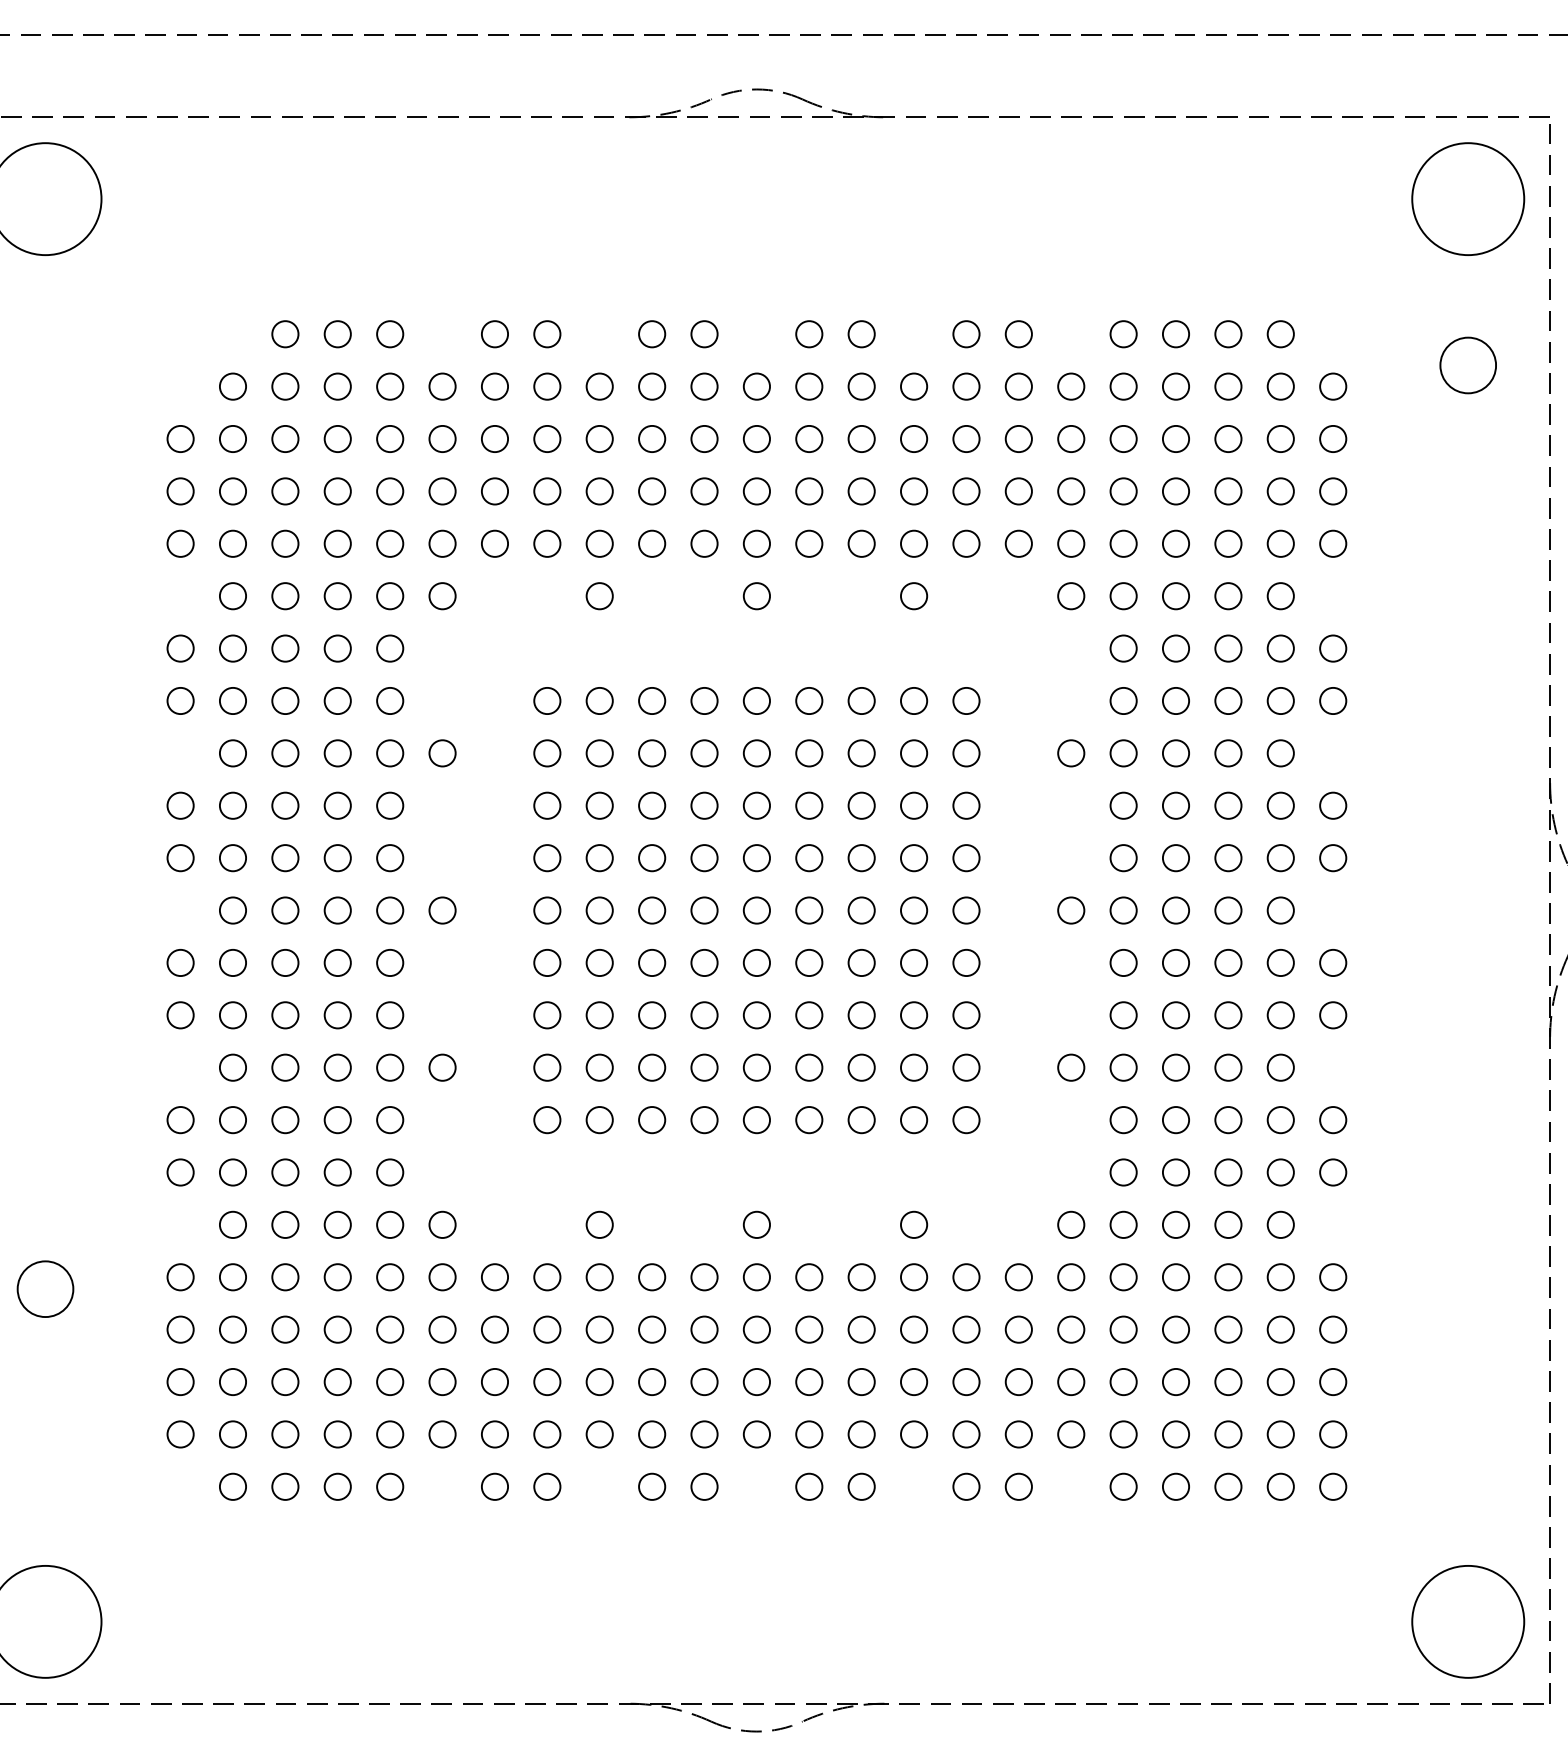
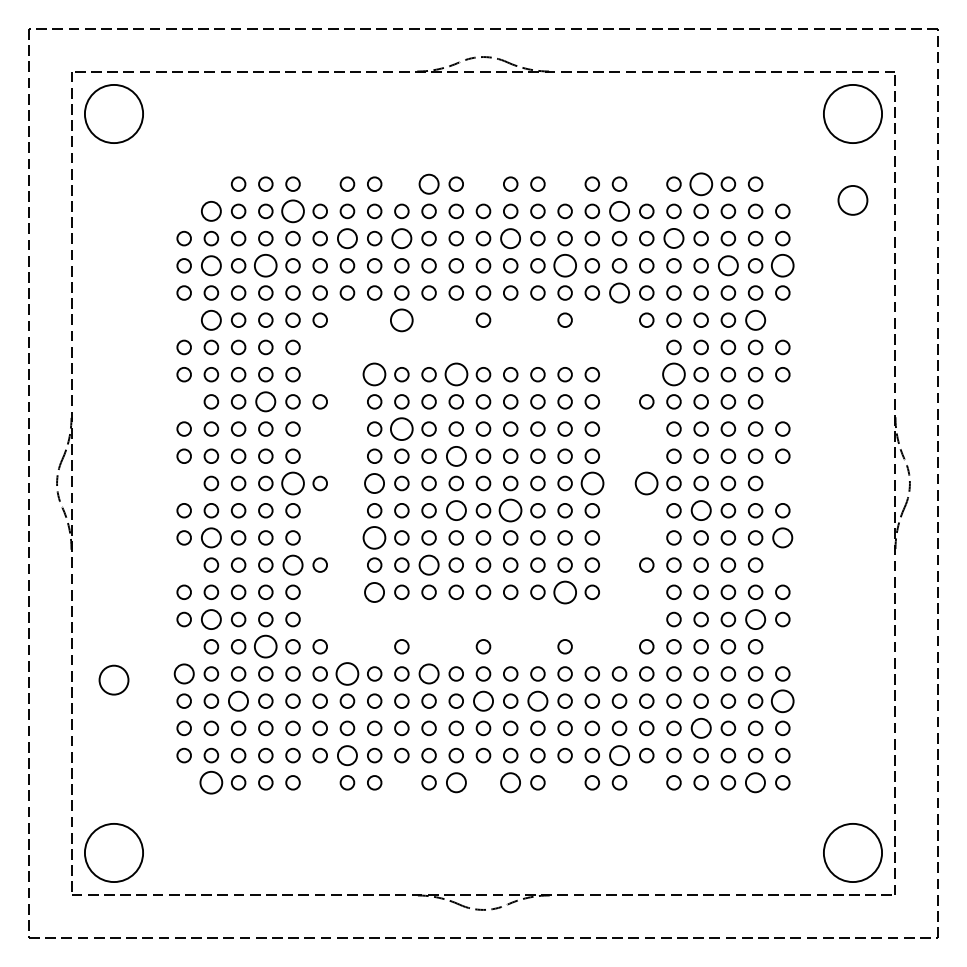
circle: (650, 332) -> (428, 183), size x1.4
circle: (1174, 332) -> (700, 183), size x1.6
circle: (233, 386) -> (211, 211), size x1.4
circle: (389, 386) -> (292, 211), size x1.6
circle: (1018, 386) -> (619, 211), size x1.4
circle: (495, 438) -> (347, 238), size x1.4
circle: (599, 438) -> (401, 238), size x1.4
circle: (808, 438) -> (510, 238), size x1.4
circle: (1122, 438) -> (673, 238), size x1.4
circle: (233, 490) -> (211, 265), size x1.4
circle: (337, 490) -> (265, 265), size x1.6
circle: (912, 490) -> (564, 265), size x1.6
circle: (1228, 490) -> (728, 265), size x1.4
circle: (1332, 490) -> (782, 265), size x1.6
circle: (1018, 542) -> (619, 292), size x1.4
circle: (233, 594) -> (211, 319), size x1.4
circle: (599, 594) -> (401, 319), size x1.6
circle: (1280, 594) -> (755, 319), size x1.4
circle: (547, 700) -> (374, 374), size x1.6
circle: (702, 700) -> (455, 374), size x1.6
circle: (1122, 700) -> (673, 374), size x1.6
circle: (337, 752) -> (265, 401), size x1.4
circle: (599, 804) -> (401, 428), size x1.6
circle: (702, 856) -> (455, 455), size x1.4
circle: (389, 910) -> (292, 483), size x1.6
circle: (547, 910) -> (374, 483), size x1.4
circle: (964, 910) -> (591, 483), size x1.6
circle: (1070, 910) -> (646, 483), size x1.6
circle: (702, 962) -> (455, 510), size x1.4
circle: (808, 962) -> (510, 510), size x1.6
circle: (1174, 962) -> (700, 510), size x1.4
circle: (233, 1014) -> (211, 537), size x1.4
circle: (547, 1014) -> (374, 537), size x1.6
circle: (1332, 1014) -> (782, 537), size x1.4
circle: (389, 1066) -> (292, 564), size x1.4
circle: (650, 1066) -> (428, 564), size x1.4
circle: (547, 1118) -> (374, 591), size x1.4
circle: (912, 1118) -> (564, 591), size x1.6
circle: (233, 1172) -> (211, 619), size x1.4
circle: (1280, 1172) -> (755, 619), size x1.4
circle: (337, 1224) -> (265, 646), size x1.6
circle: (179, 1276) -> (183, 673), size x1.4
circle: (495, 1276) -> (347, 673), size x1.6
circle: (650, 1276) -> (428, 673), size x1.4
circle: (285, 1328) -> (238, 700), size x1.4
circle: (756, 1328) -> (483, 700), size x1.4
circle: (860, 1328) -> (537, 700), size x1.4
circle: (1332, 1328) -> (782, 700), size x1.6
circle: (1174, 1382) -> (700, 728), size x1.4
circle: (495, 1434) -> (347, 755), size x1.4
circle: (1018, 1434) -> (619, 755), size x1.4
circle: (233, 1486) -> (211, 782), size x1.6
circle: (702, 1486) -> (455, 782), size x1.4
circle: (808, 1486) -> (510, 782), size x1.4
circle: (1280, 1486) -> (755, 782), size x1.4

